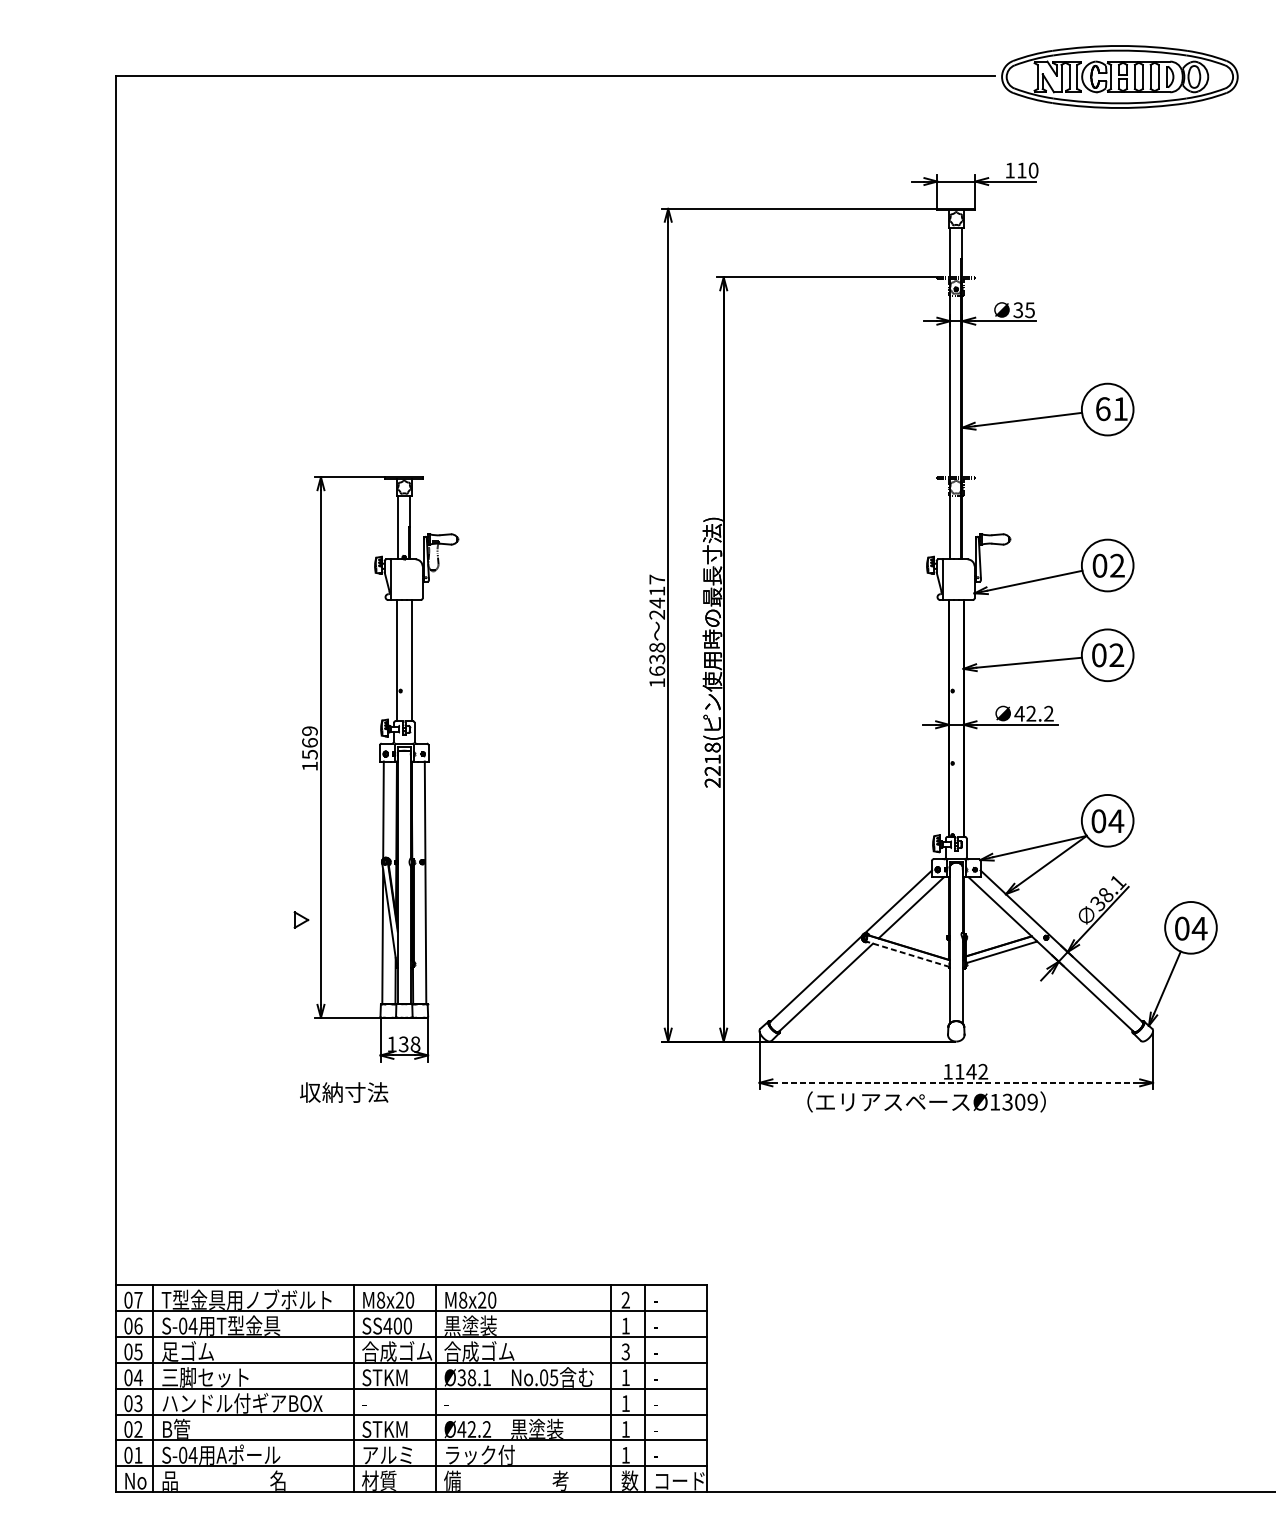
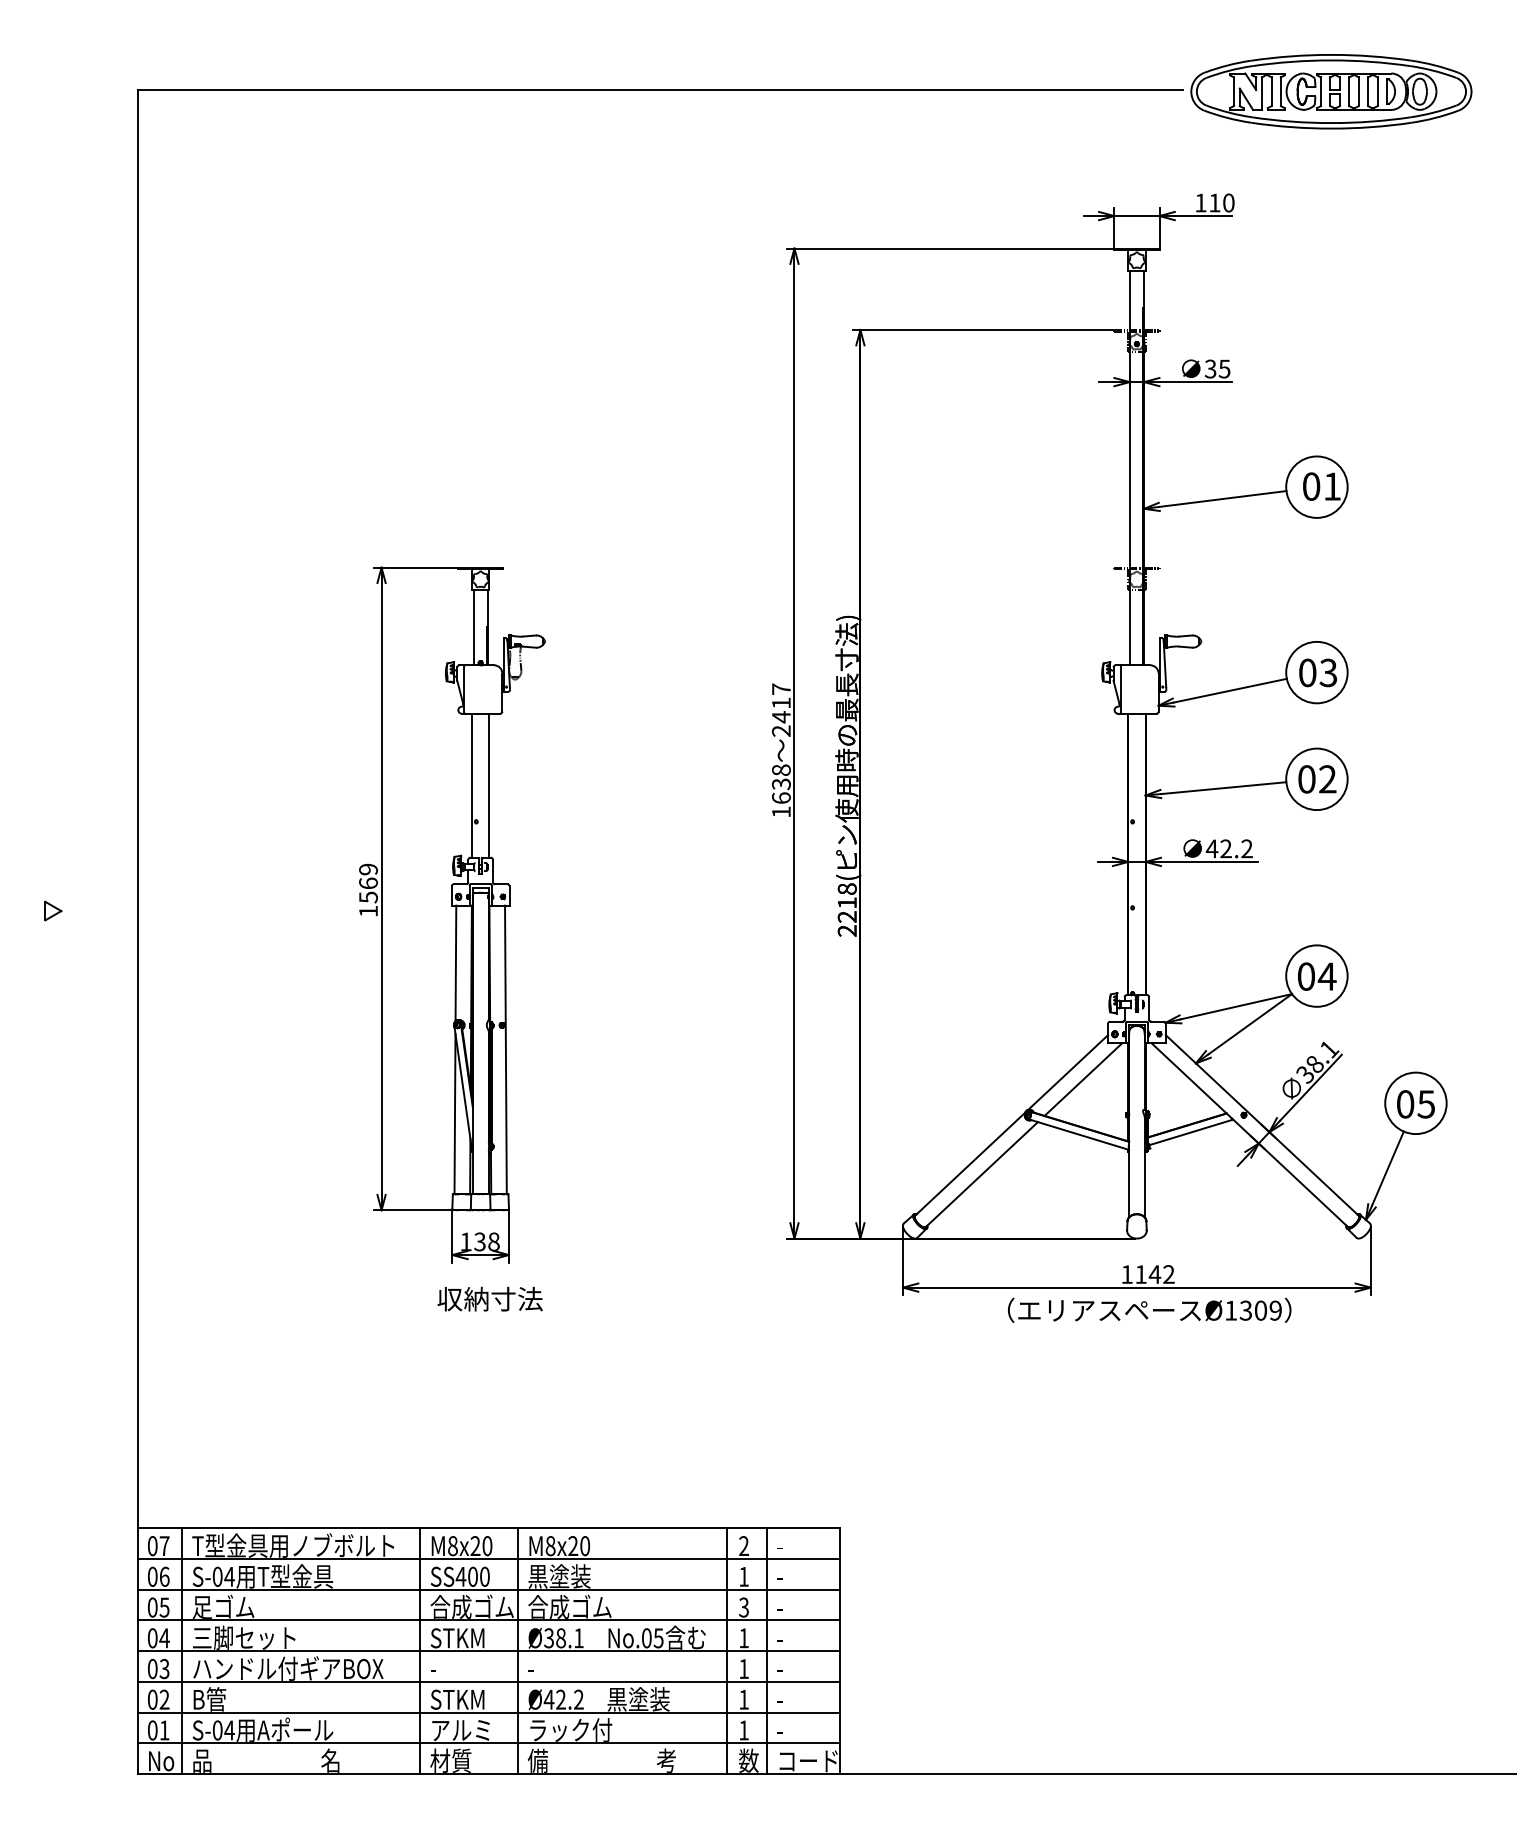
text: (1103, 409) -> (1311, 486), 61 -> 01
text: (1117, 566) -> (1328, 673), 02 -> 03
part: (301, 919) -> (53, 910), moved
text: (1199, 928) -> (1425, 1104), 04 -> 05
line: (906, 954) -> (1077, 1134), dashed -> solid
line: (955, 1082) -> (1136, 1287), dashed -> solid
text: (343, 1091) -> (489, 1298), moved
text: (926, 1101) -> (1149, 1309), moved

